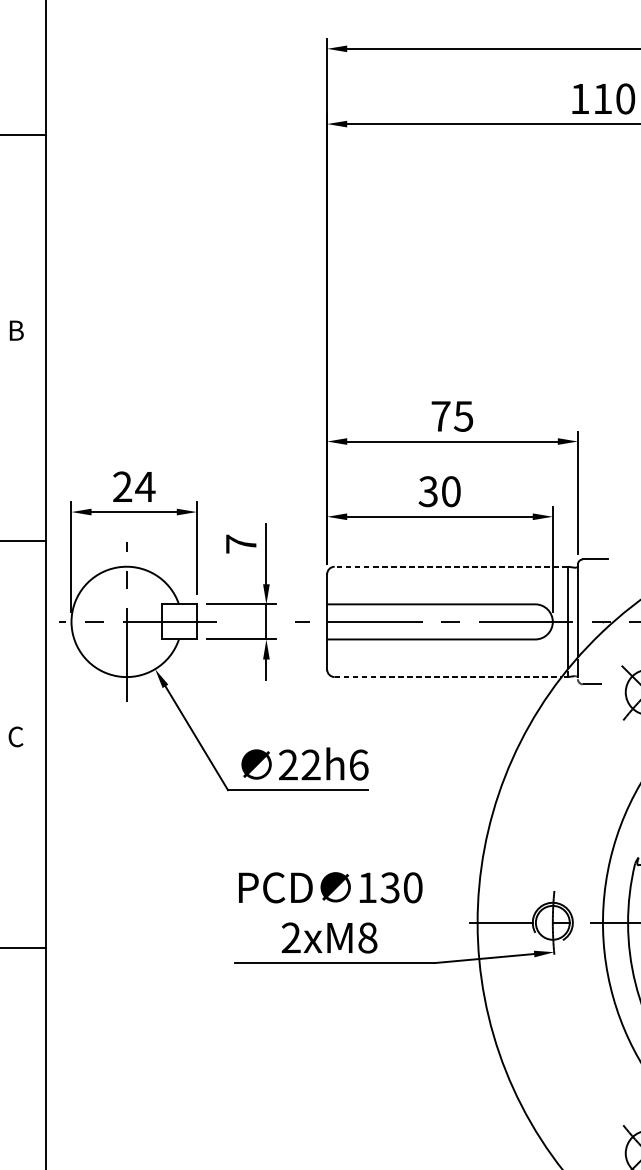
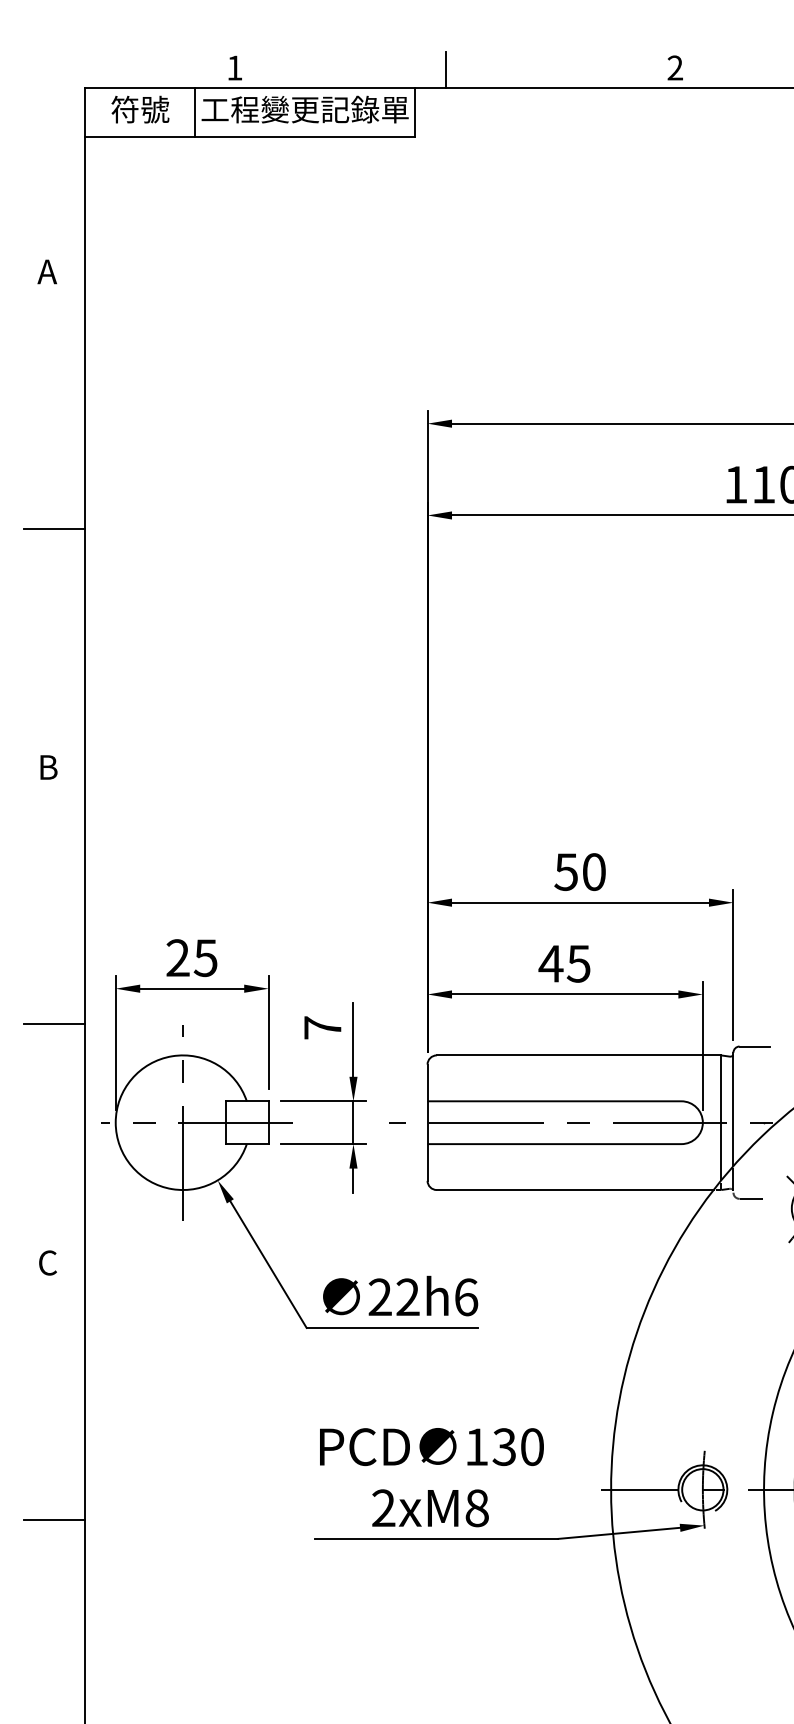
text: (451, 416) -> (579, 872), 75 -> 50
text: (145, 487) -> (205, 958), 24 -> 25
text: (439, 491) -> (564, 963), 30 -> 45
line: (450, 566) -> (578, 1055), dashed -> solid
line: (448, 677) -> (575, 1190), dashed -> solid

